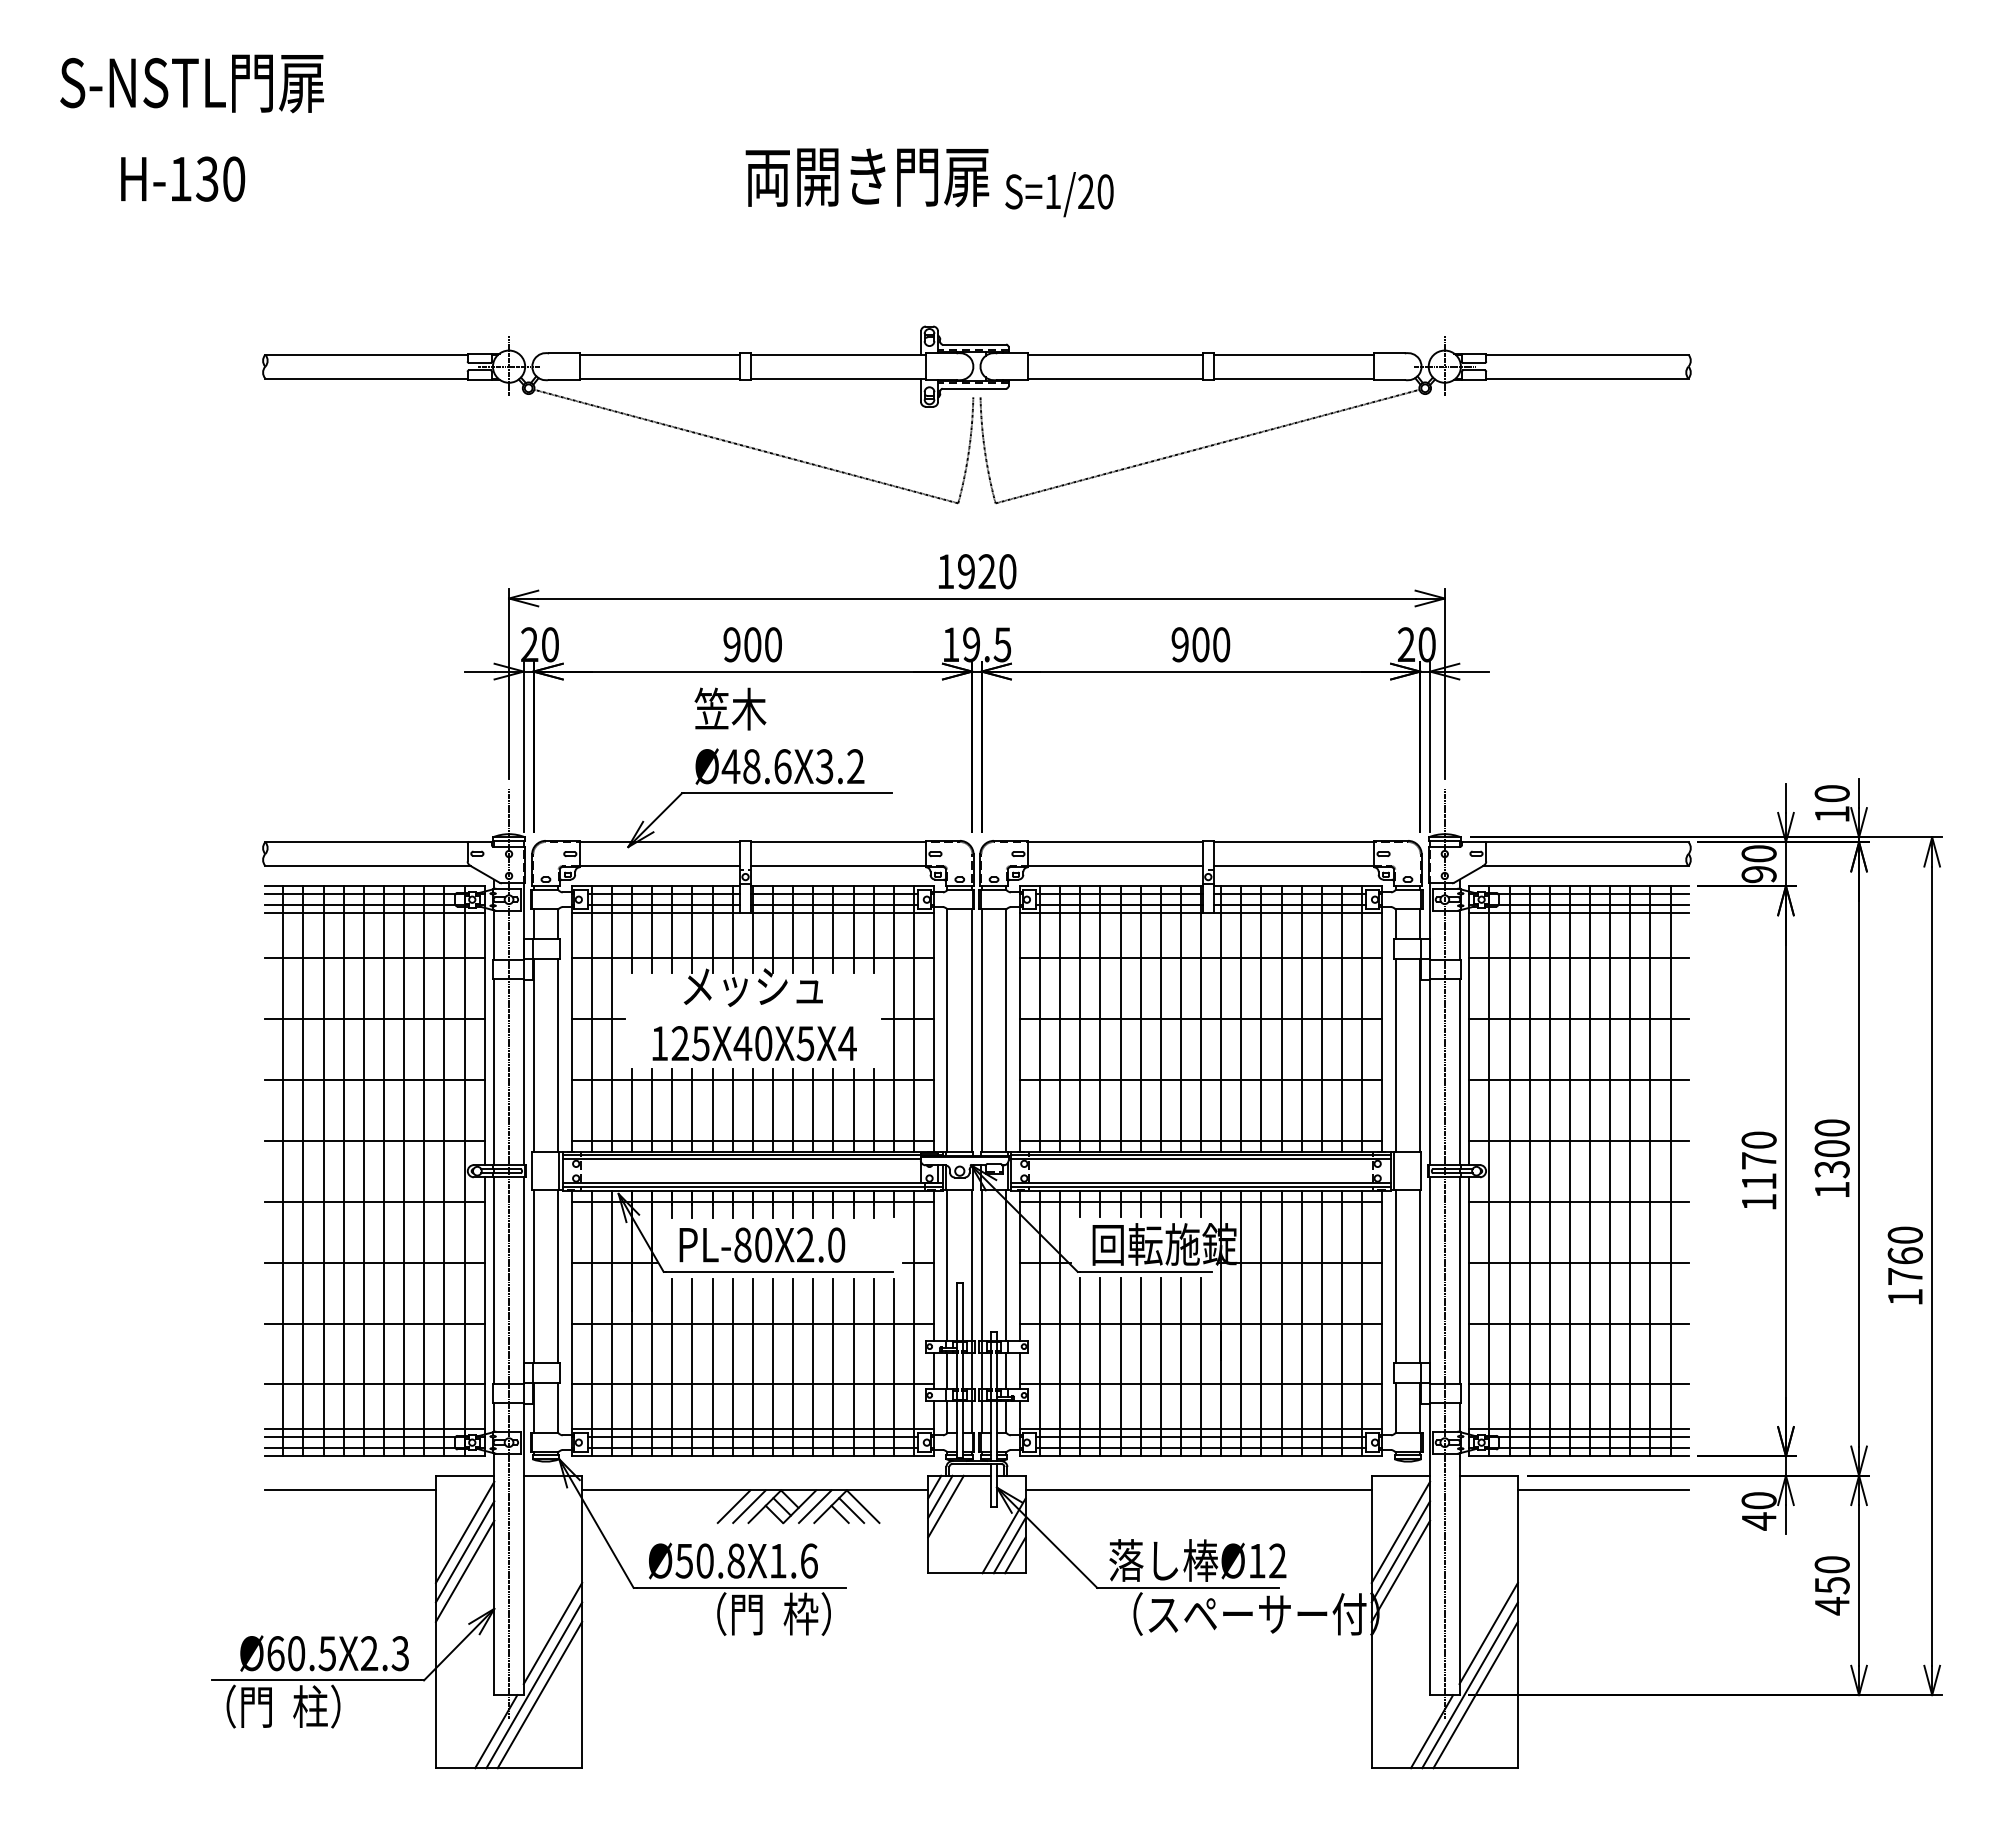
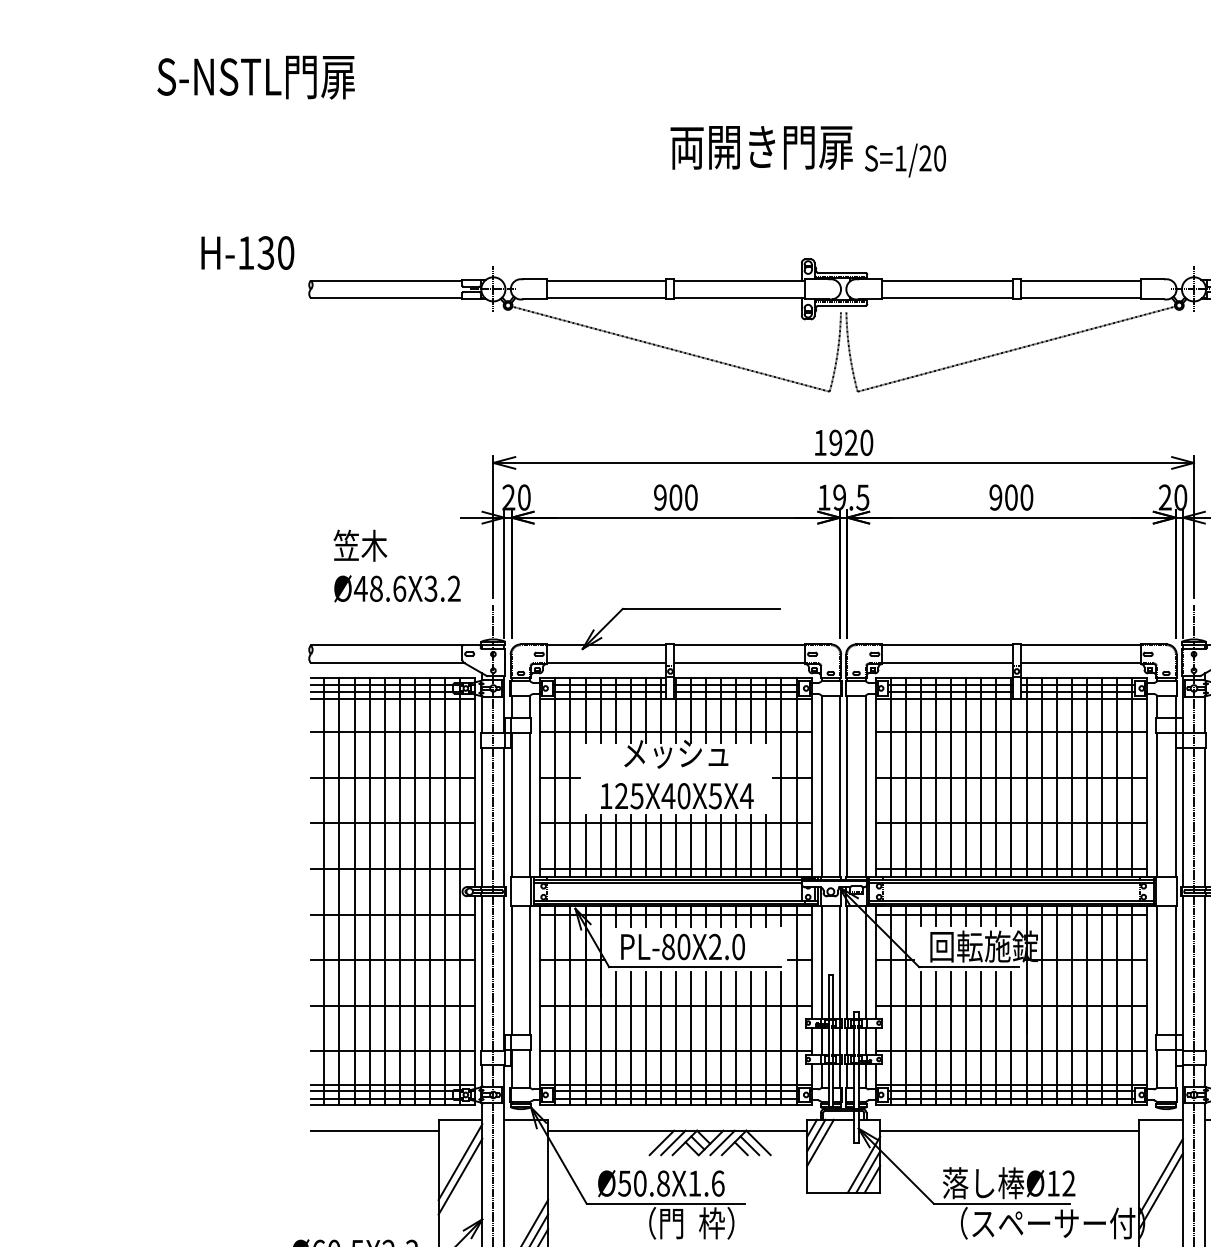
text: (183, 178) -> (248, 252), moved
text: (779, 735) -> (397, 565), moved
line: (1400, 1531) -> (1160, 1161), removed
line: (464, 1570) -> (460, 1190), removed

